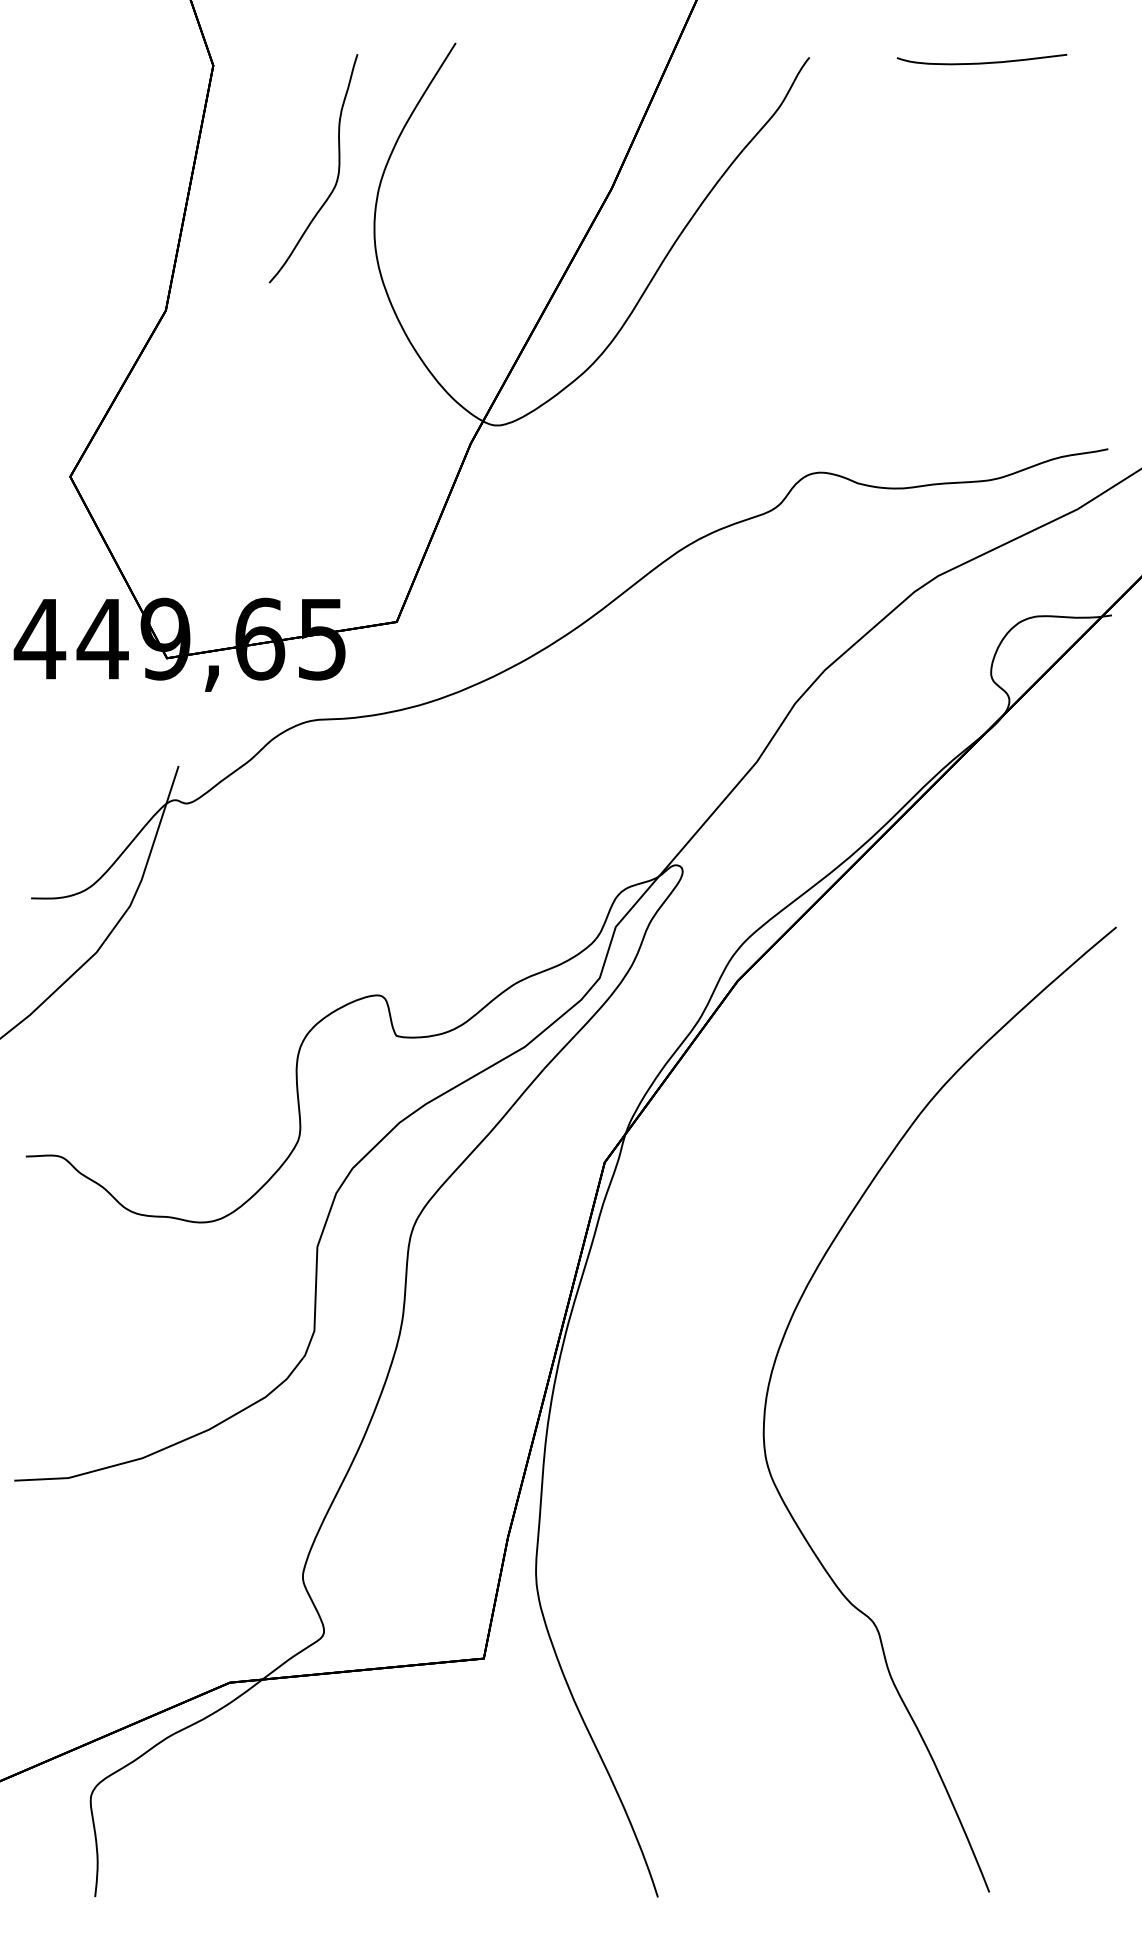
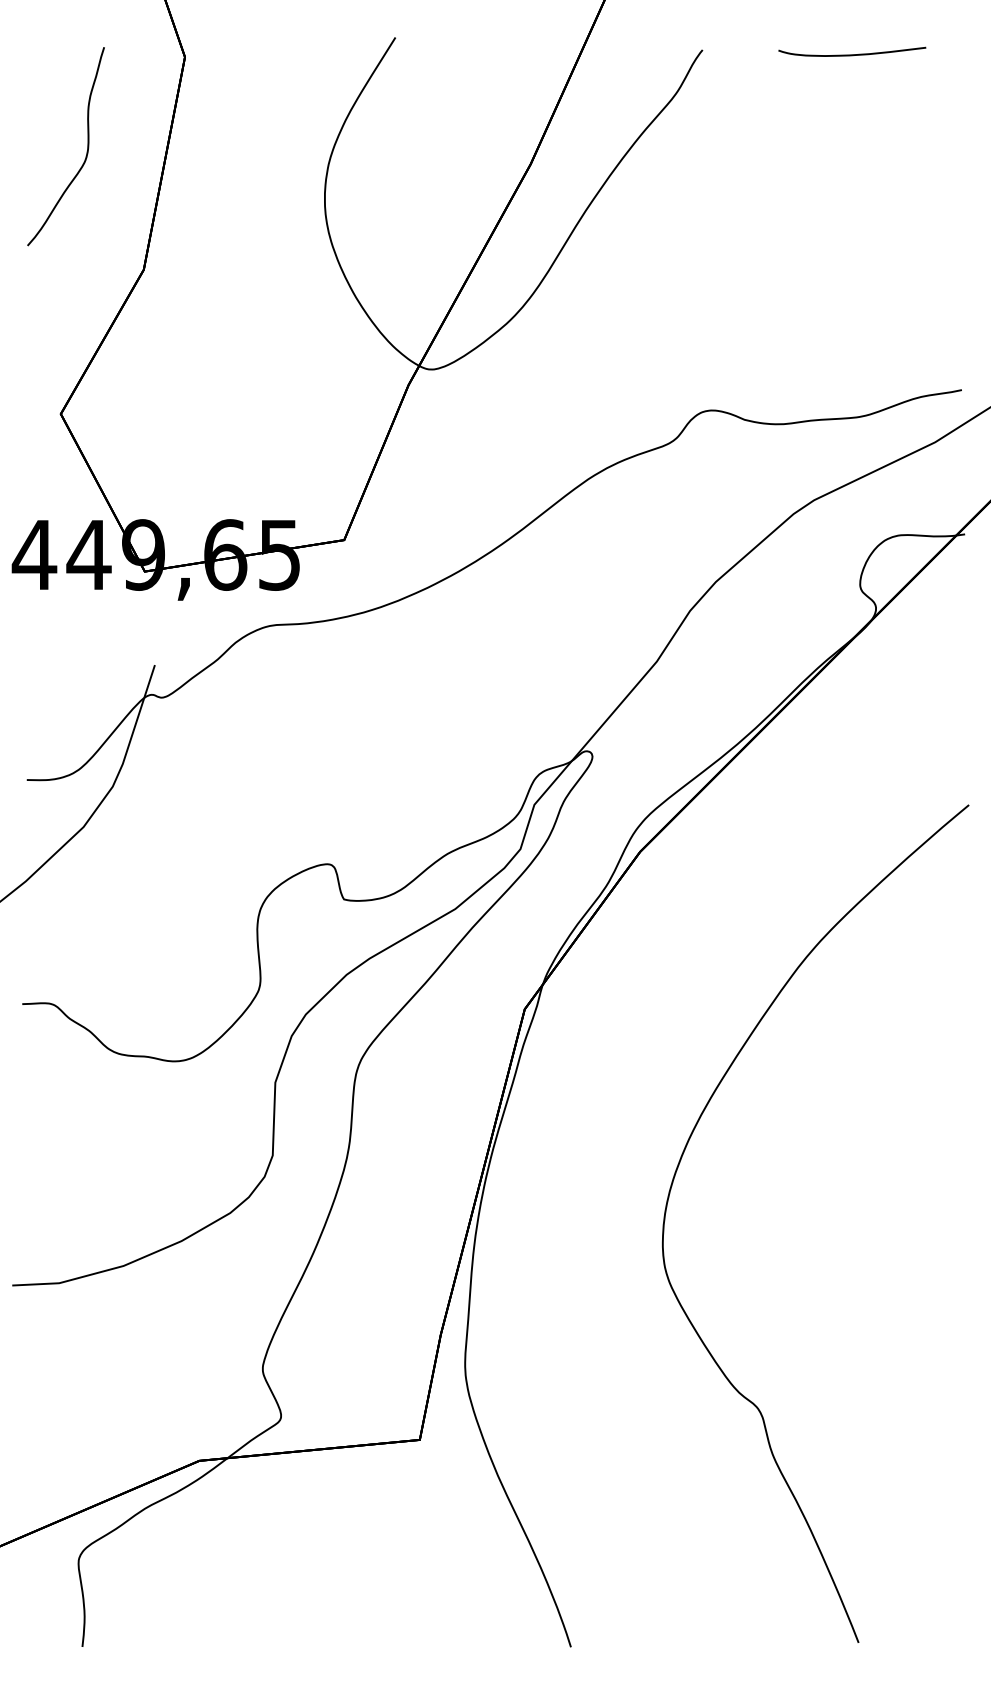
curve: (337, 174) -> (86, 151), moved

